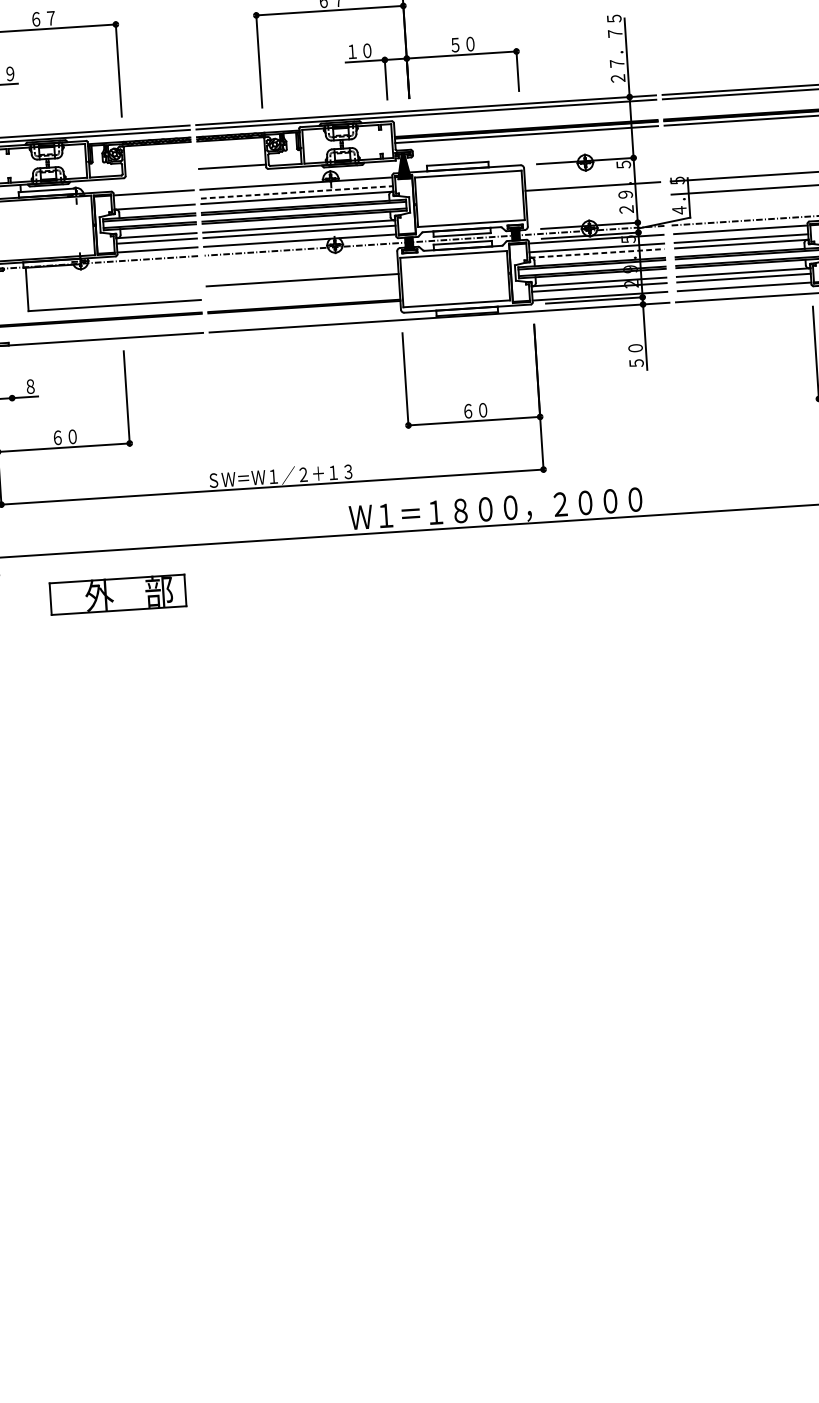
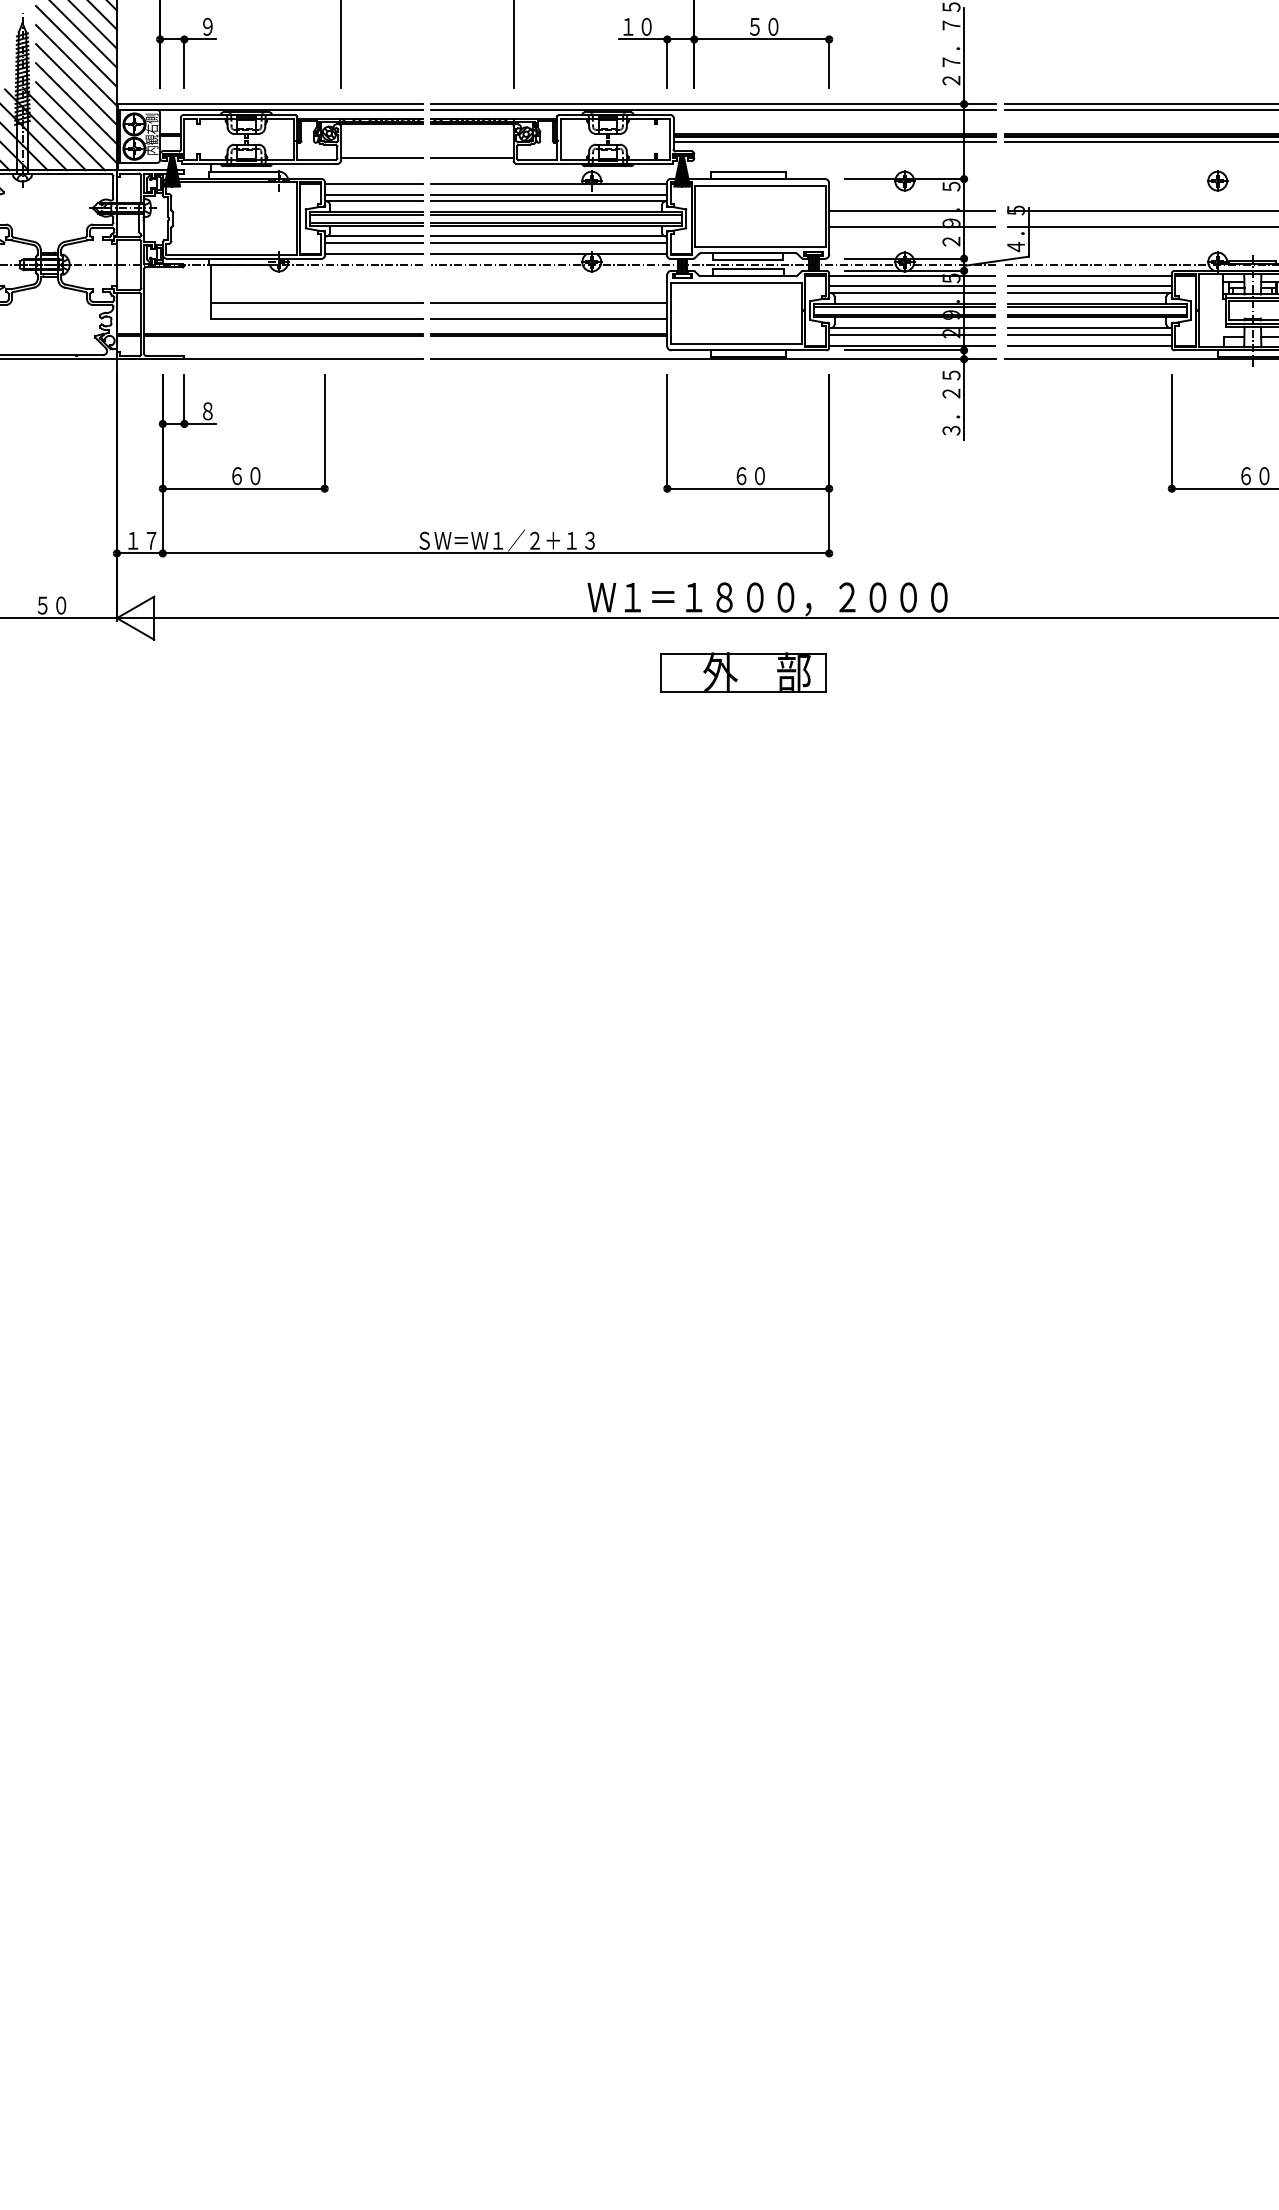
line: (158, 171) -> (381, 158), added
line: (297, 192) -> (549, 194), dashed -> solid
line: (593, 200) -> (911, 227), added
line: (153, 201) -> (373, 194), added
line: (596, 253) -> (911, 293), dashed -> solid
line: (114, 292) -> (317, 302), added
line: (303, 293) -> (549, 318), added
text: (635, 340) -> (951, 402), ５０ -> ３．２５
line: (11, 379) -> (184, 400), added
part: (118, 594) -> (743, 672), moved

